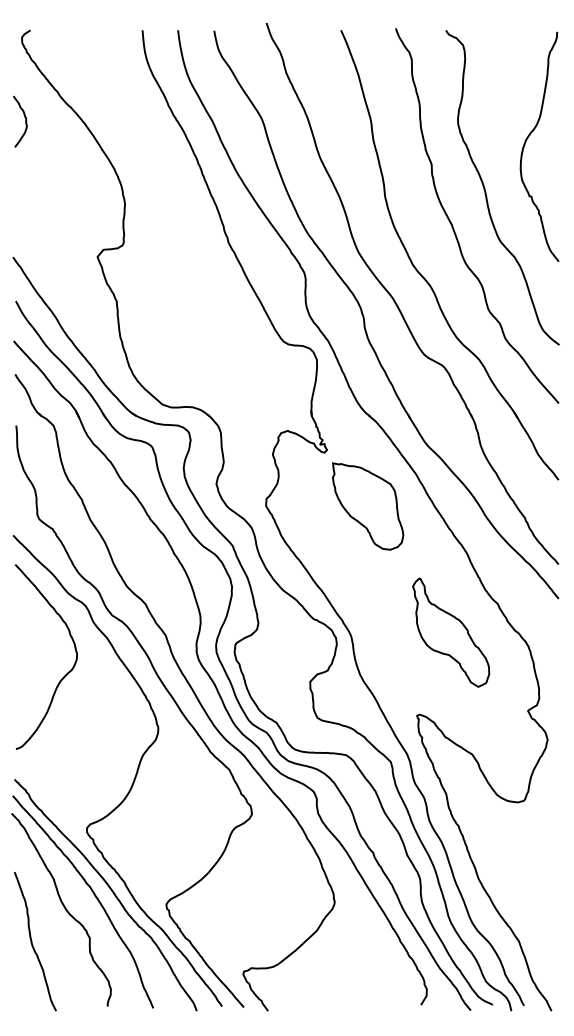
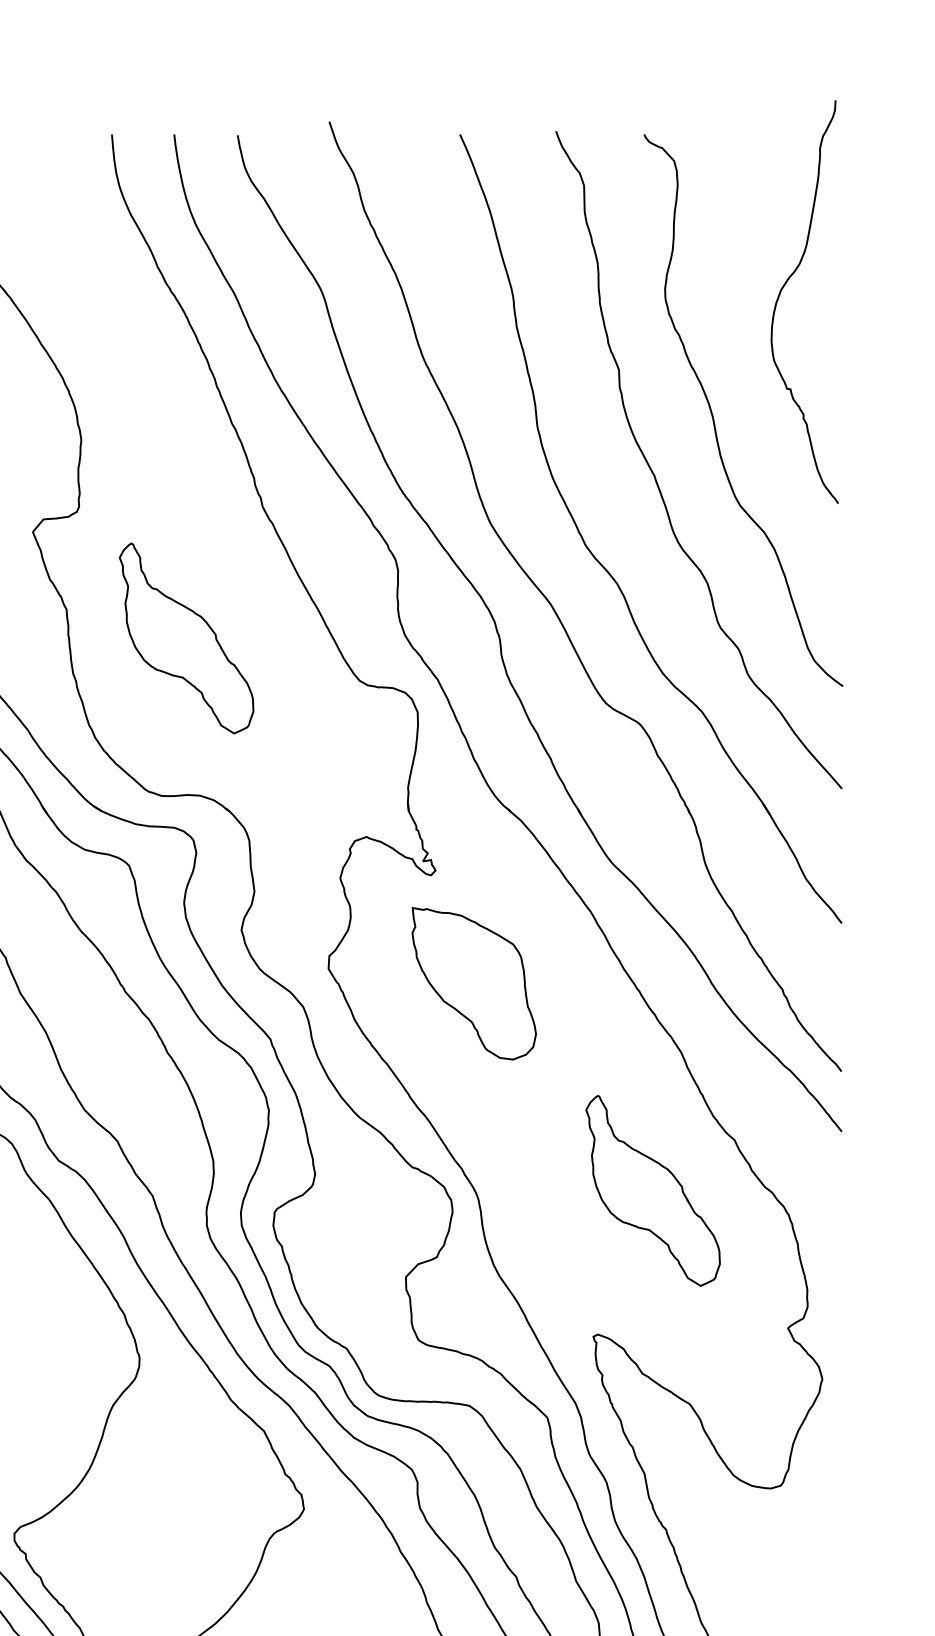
curve: (528, 138) -> (785, 287), moved
part: (185, 317) -> (187, 638), added
part: (368, 506) -> (474, 983), moved

